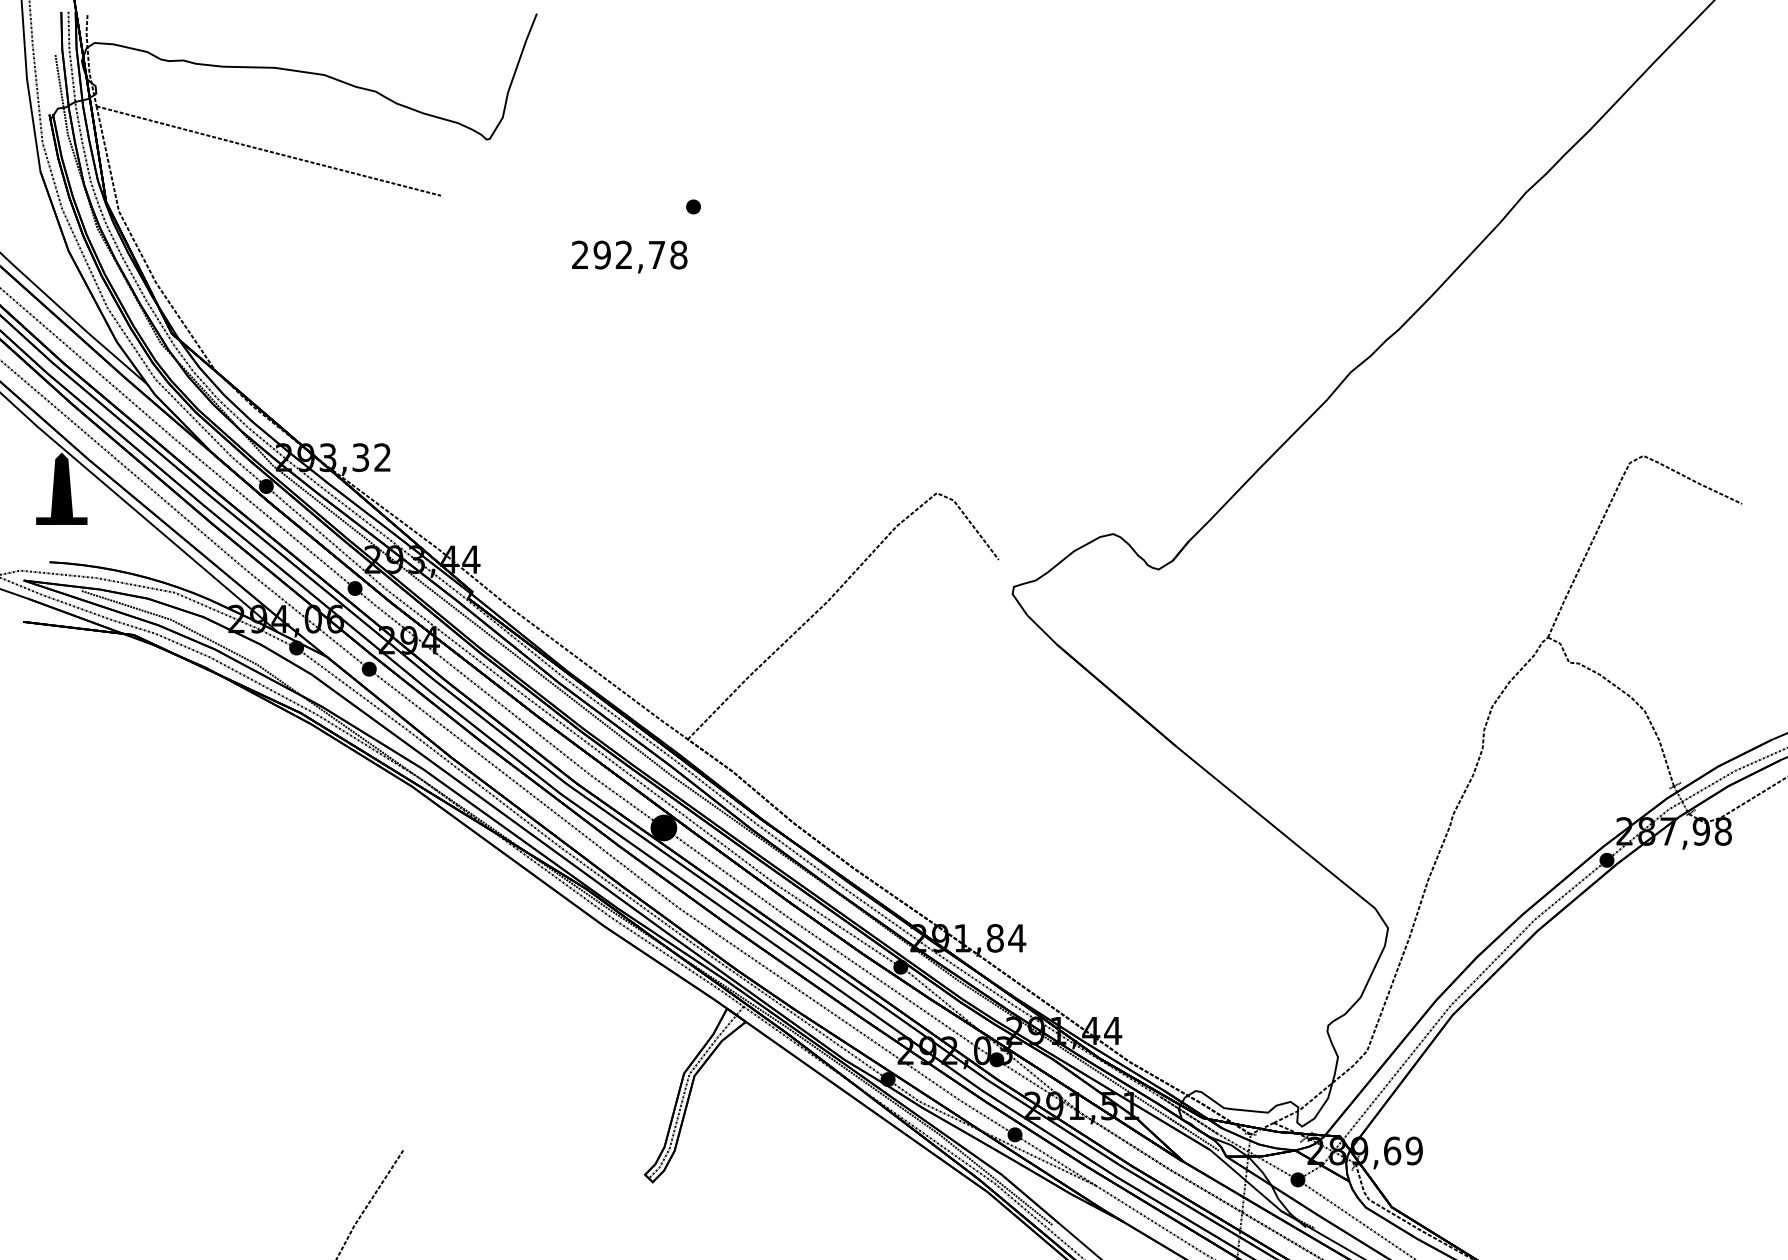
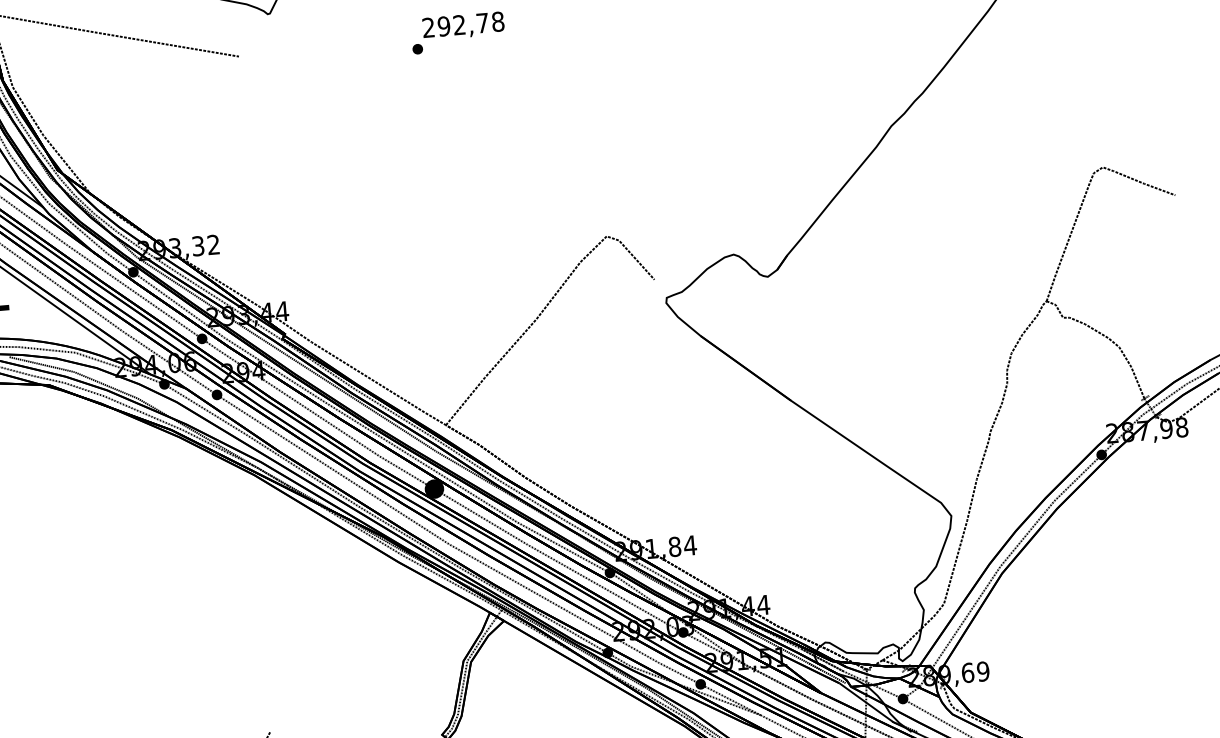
text: (629, 256) -> (463, 25), moved

